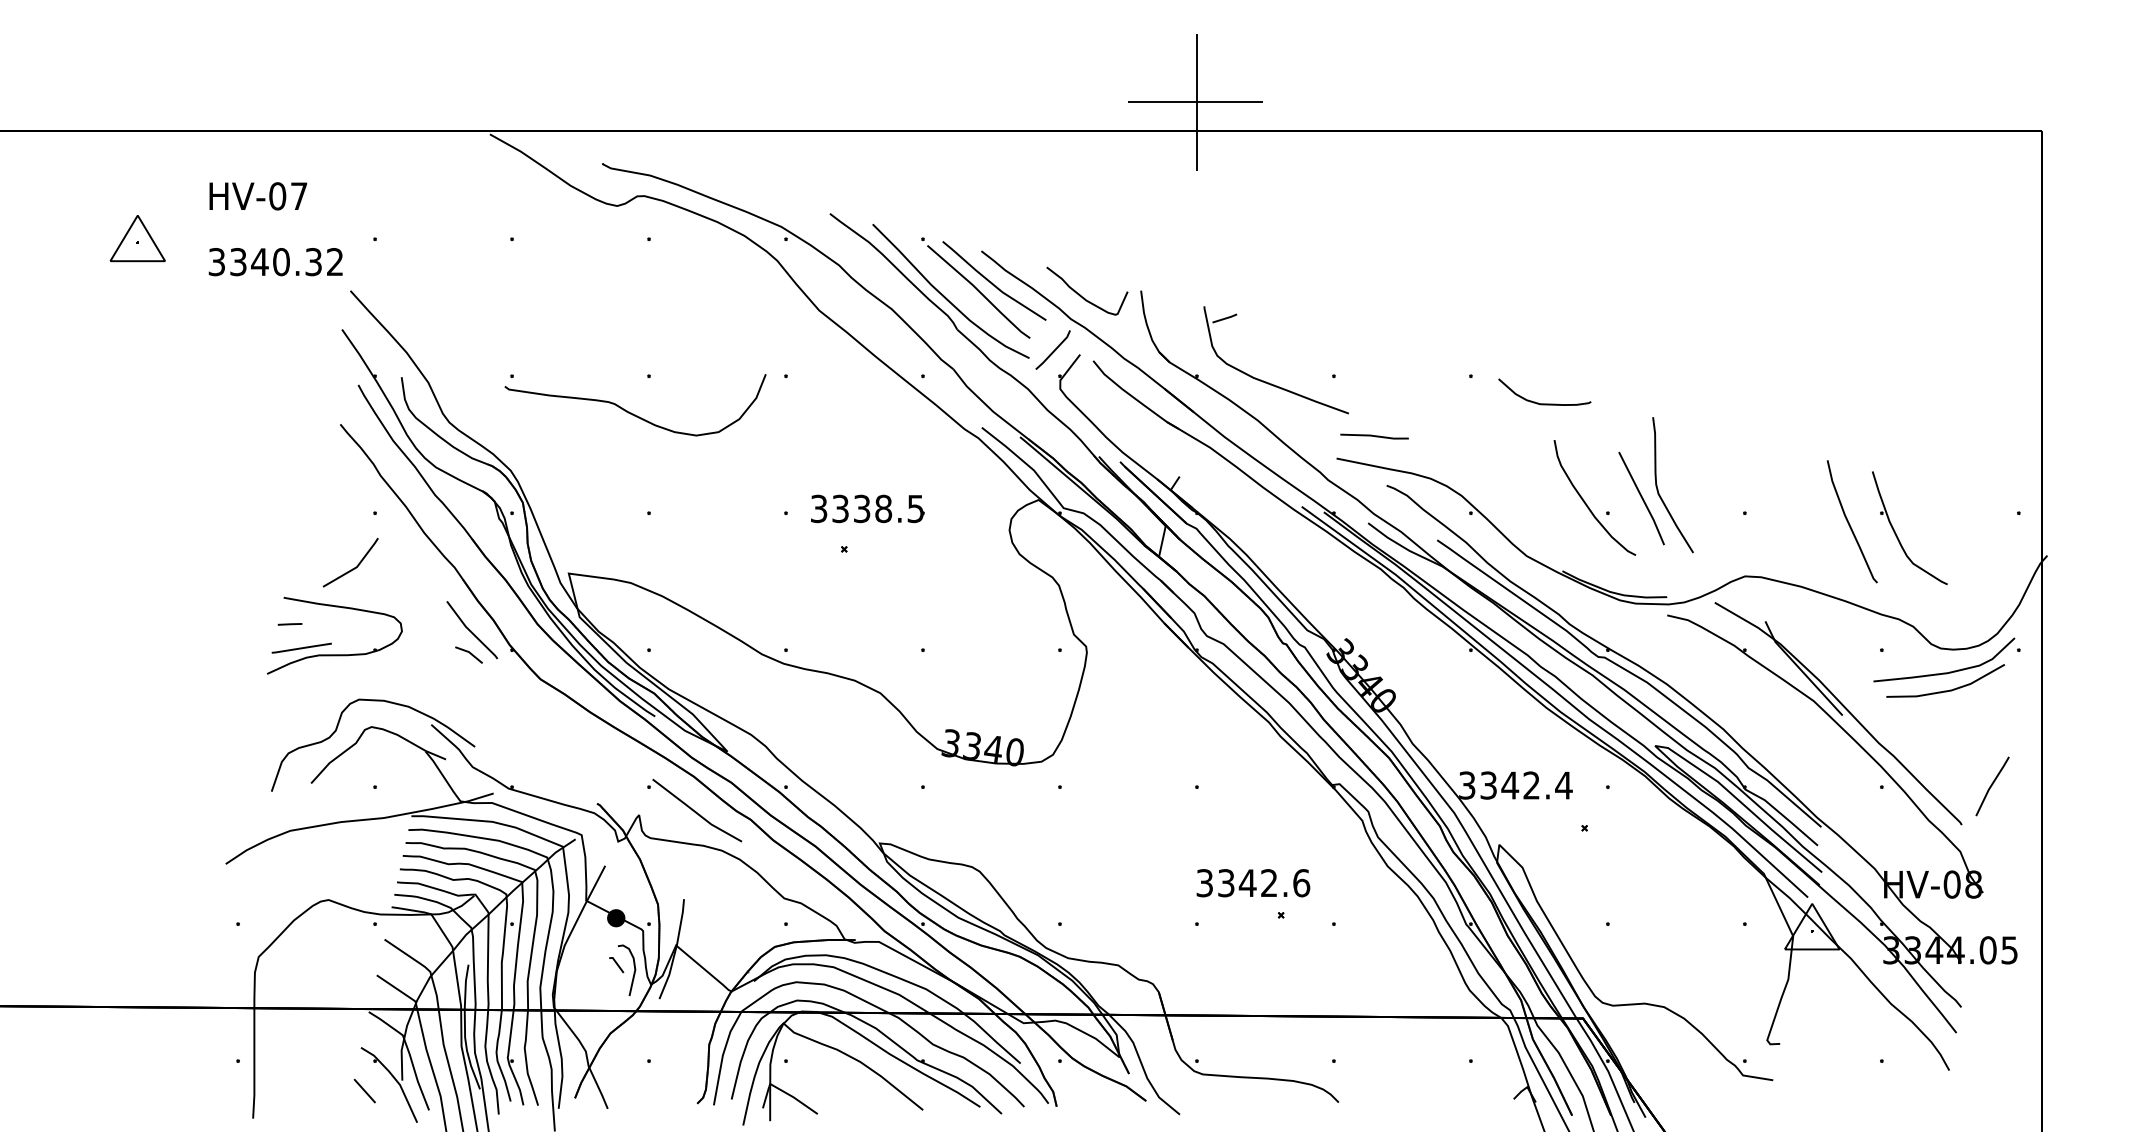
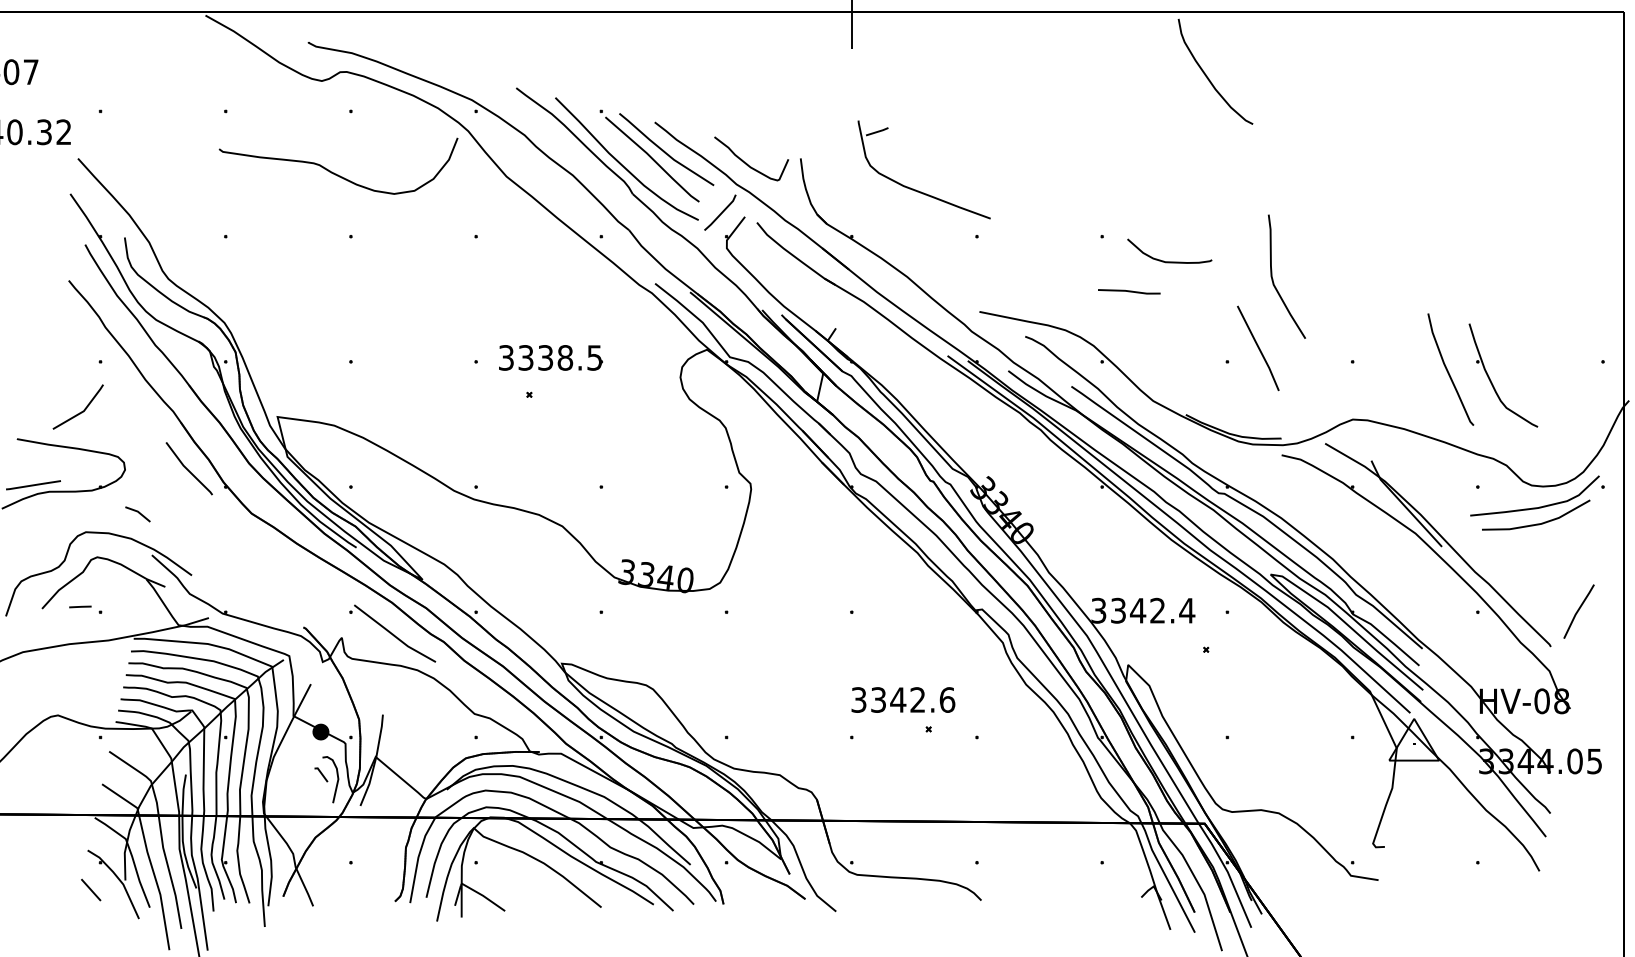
part: (1269, 382) -> (918, 190), moved
curve: (631, 412) -> (334, 172), moved
line: (1374, 436) -> (1129, 291), moved
curve: (1658, 488) -> (1273, 279), moved
curve: (1585, 501) -> (1206, 75), moved
line: (289, 624) -> (79, 607), moved
line: (469, 653) -> (138, 512), moved

